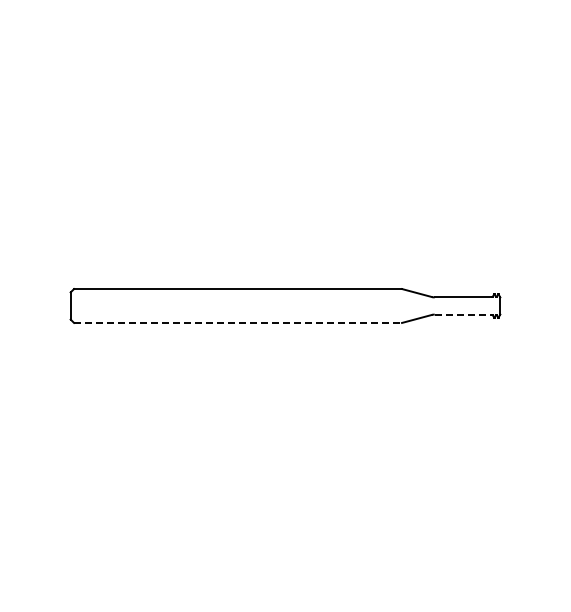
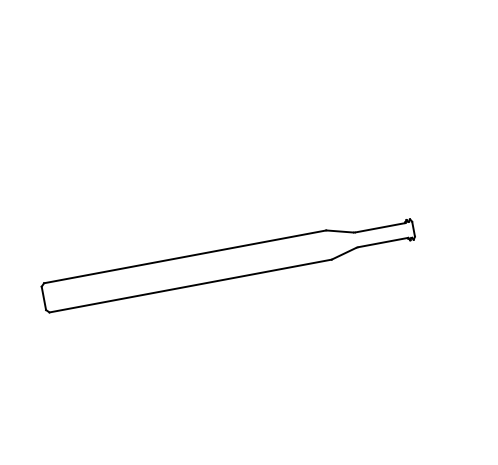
line: (463, 314) -> (383, 242), dashed -> solid
line: (238, 322) -> (190, 285), dashed -> solid

